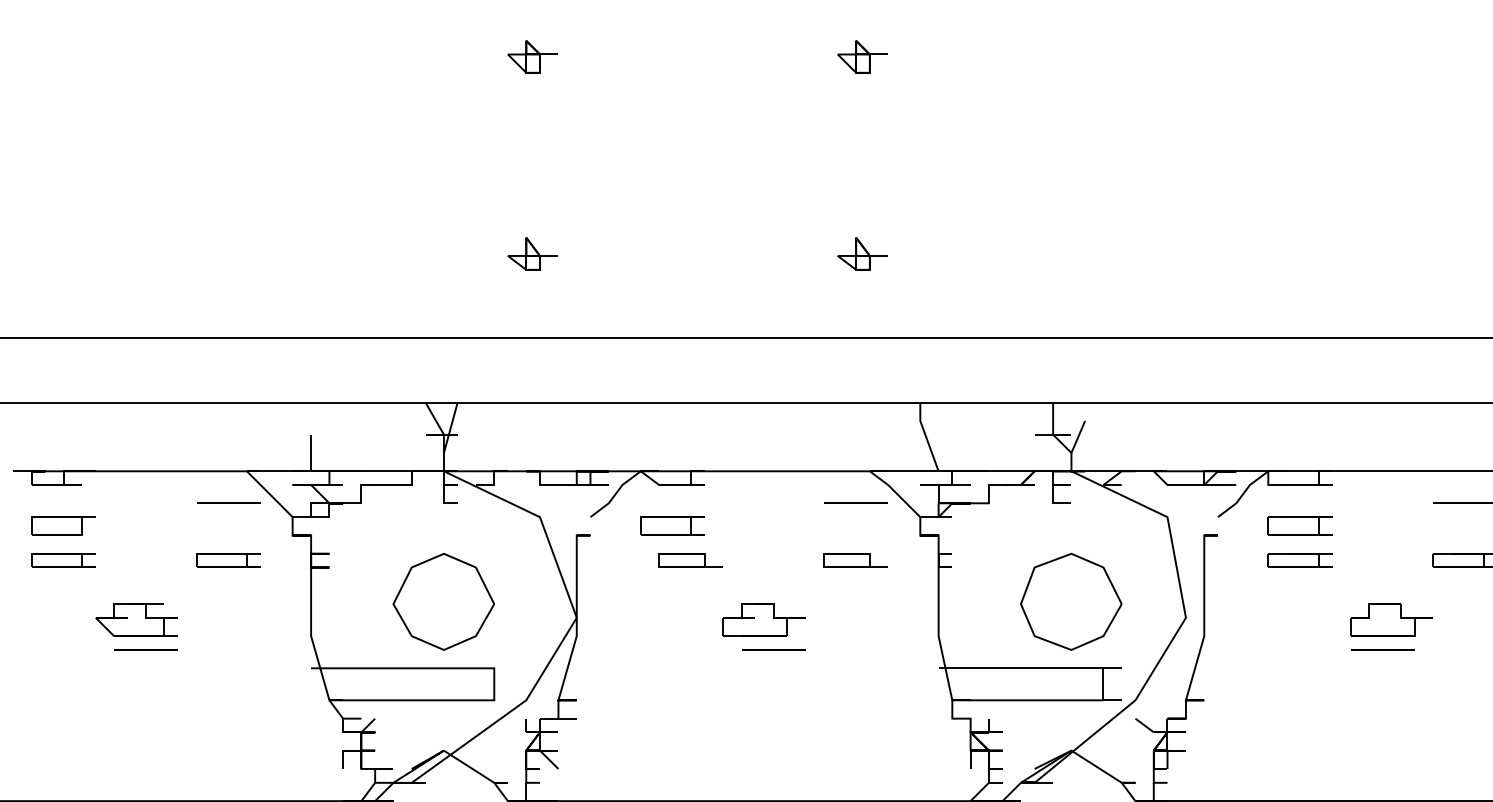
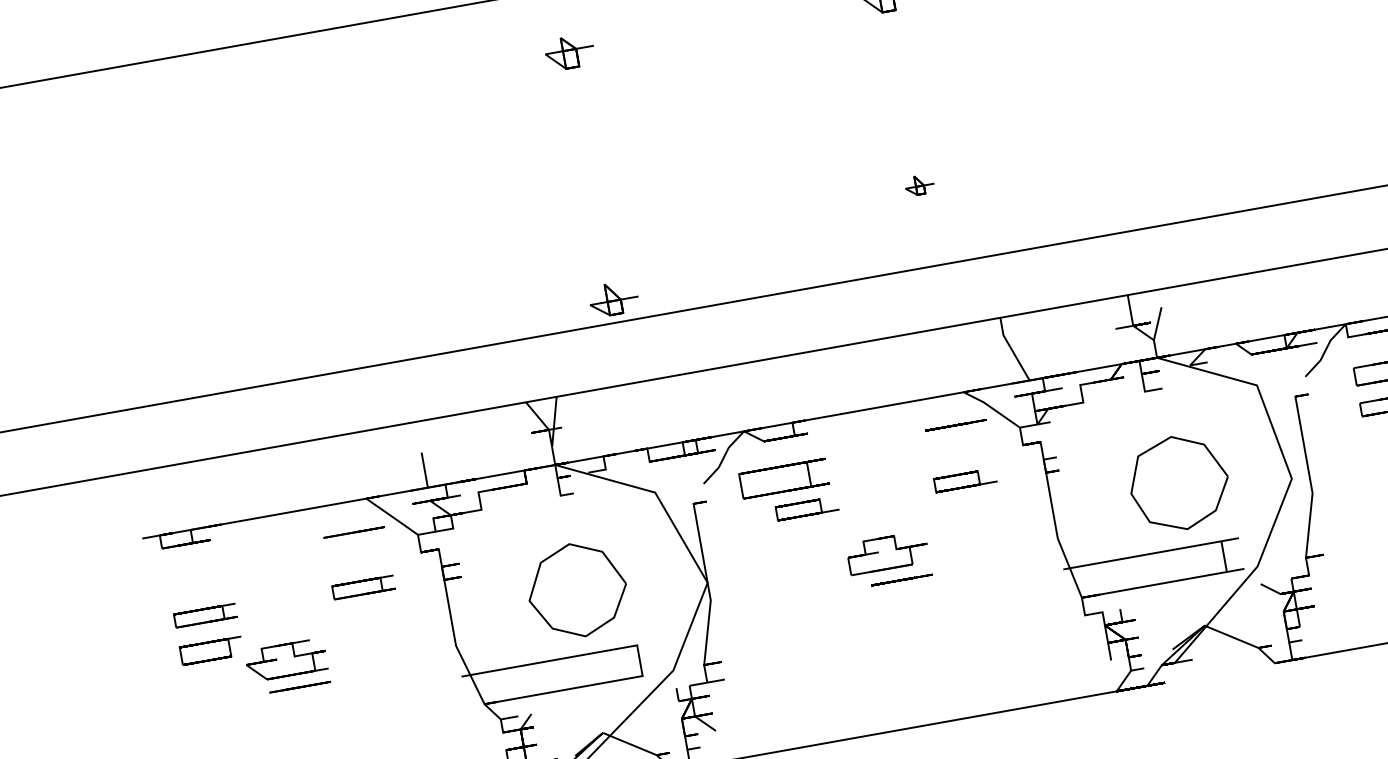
part: (532, 253) -> (613, 298), moved
part: (862, 253) -> (919, 184), size x0.6
part: (63, 525) -> (211, 650), moved
part: (672, 525) -> (783, 477), size x1.4

